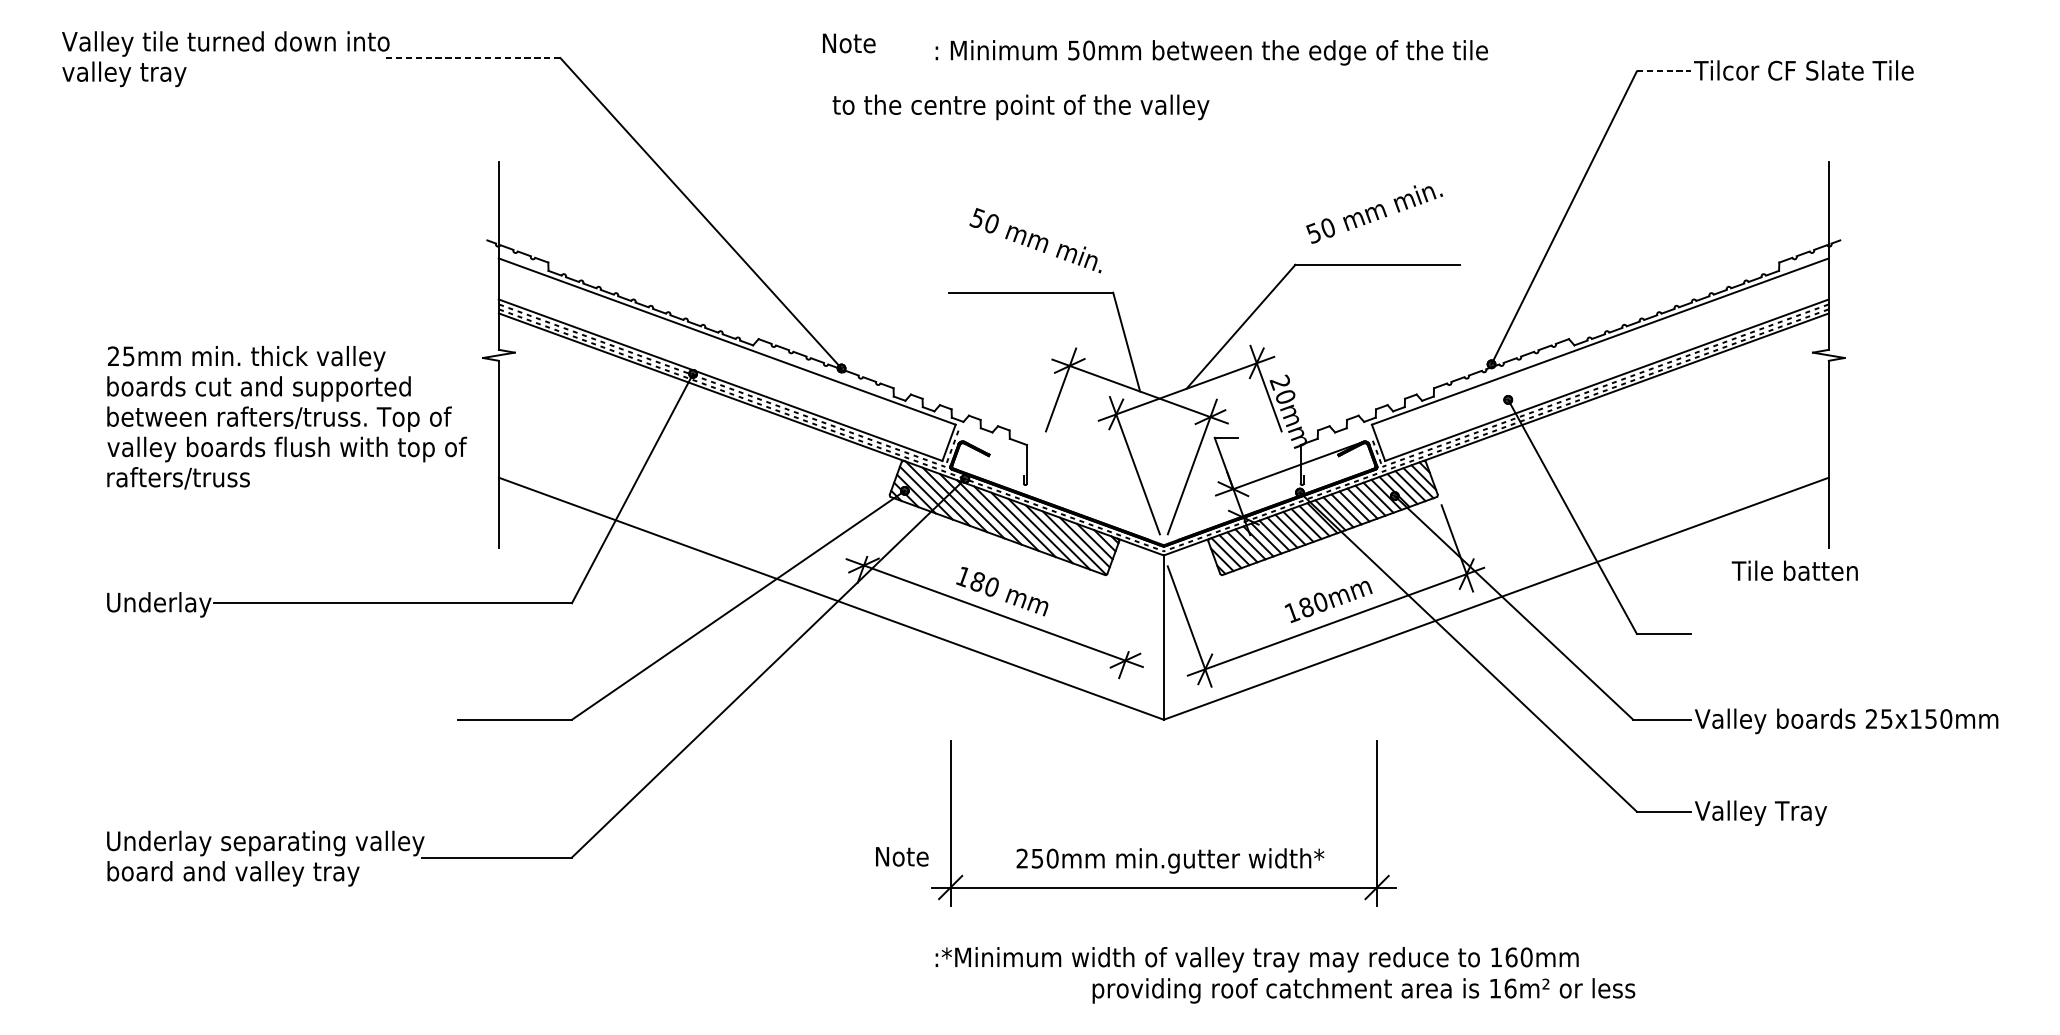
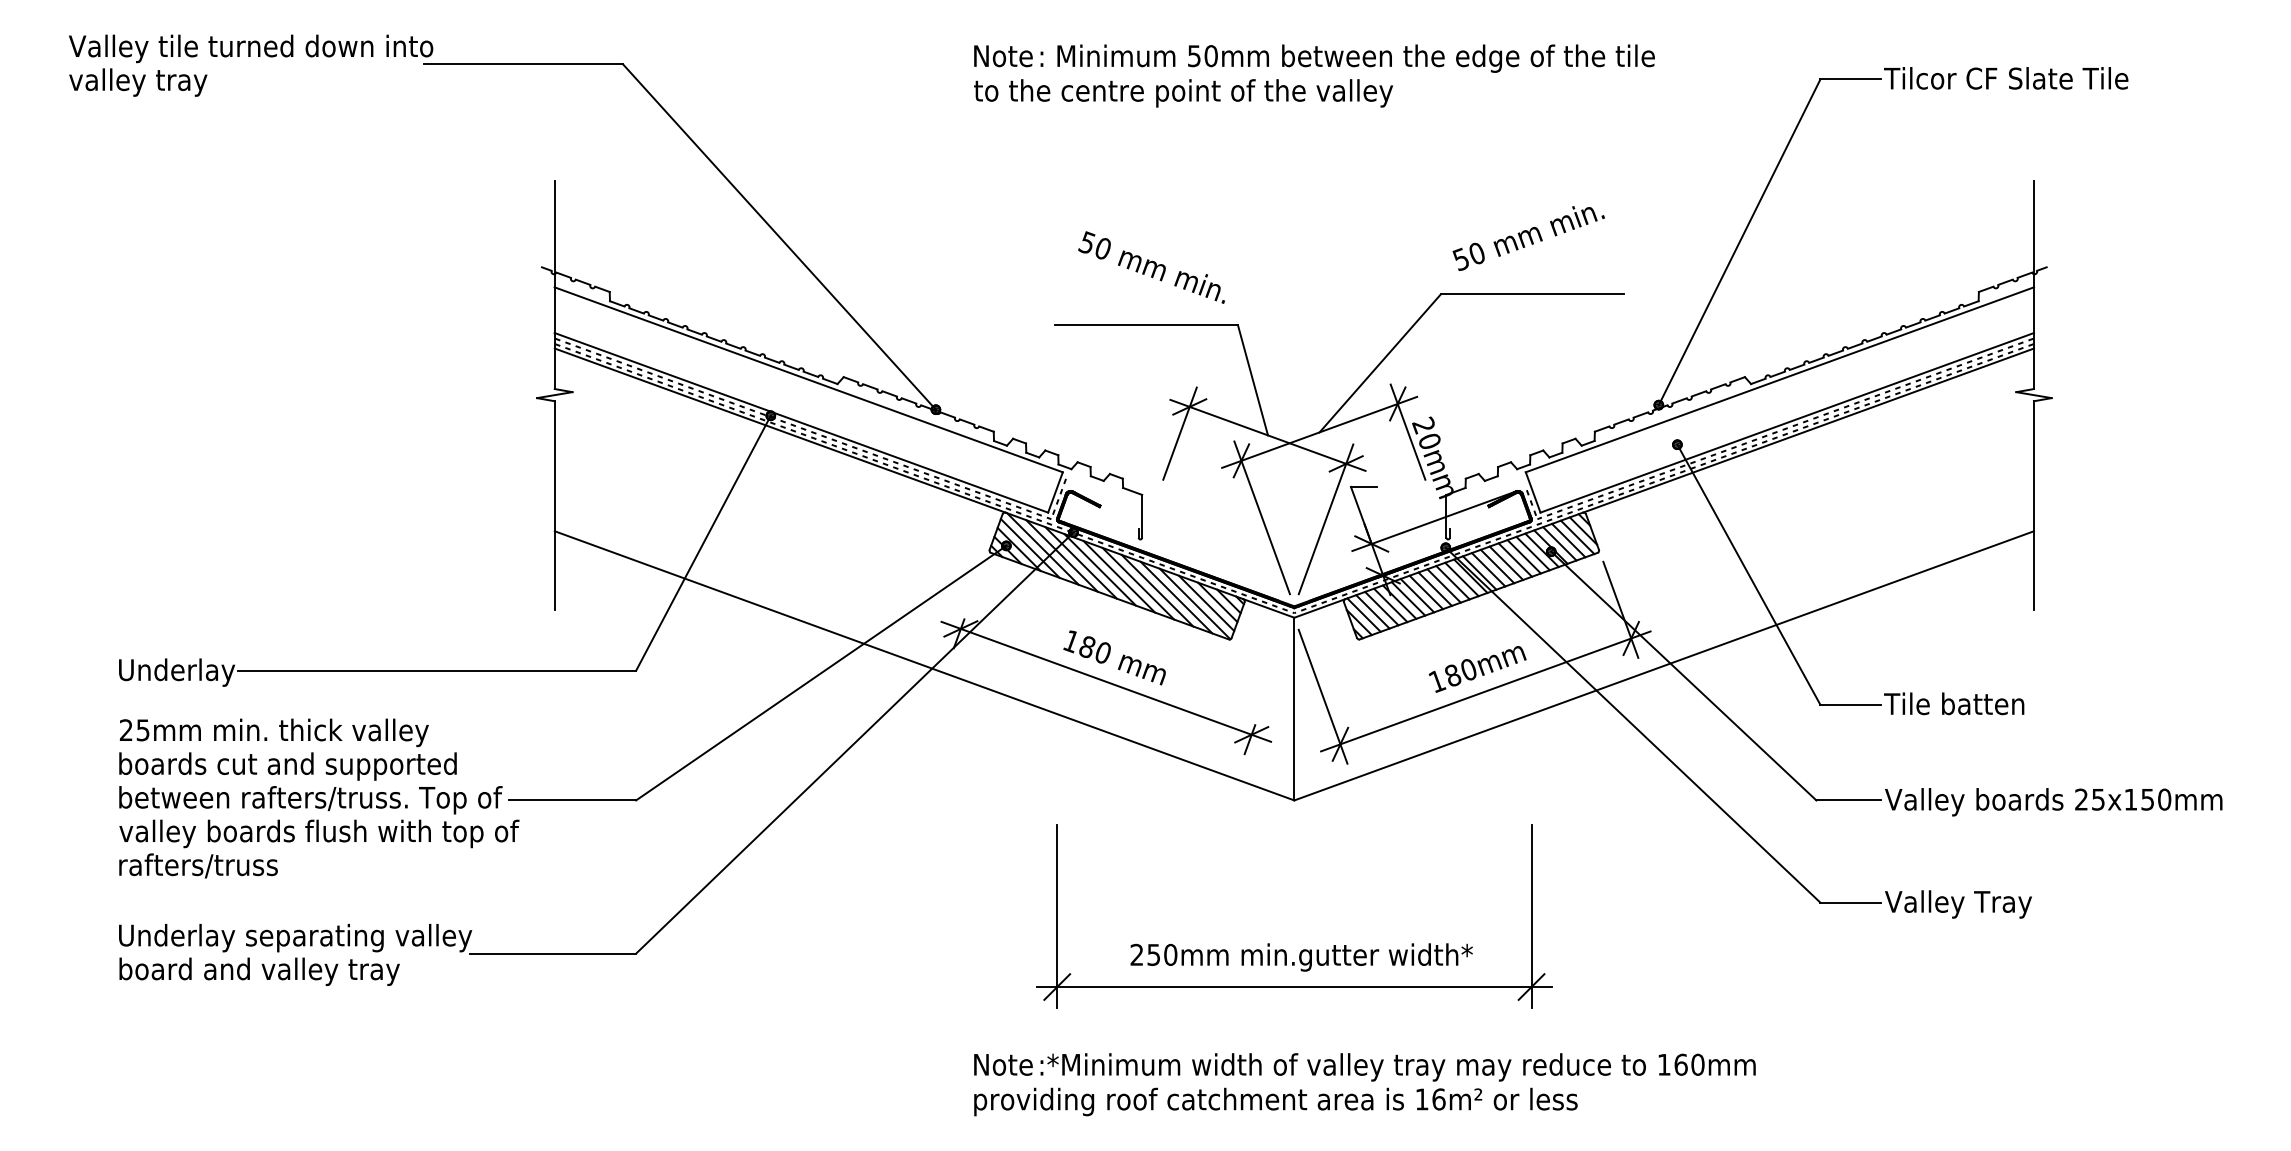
text: (849, 43) -> (1003, 56), moved
line: (470, 58) -> (523, 64), dashed -> solid
line: (1664, 71) -> (1851, 79), dashed -> solid
text: (1021, 107) -> (1183, 93), moved
text: (287, 417) -> (319, 798), moved
text: (1795, 570) -> (1954, 703), moved
text: (902, 856) -> (1003, 1064), moved
text: (1363, 990) -> (1275, 1101), moved

